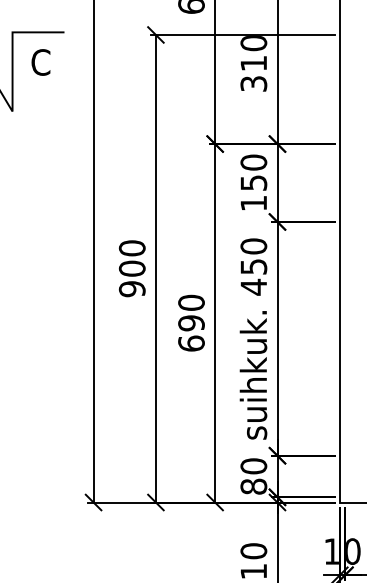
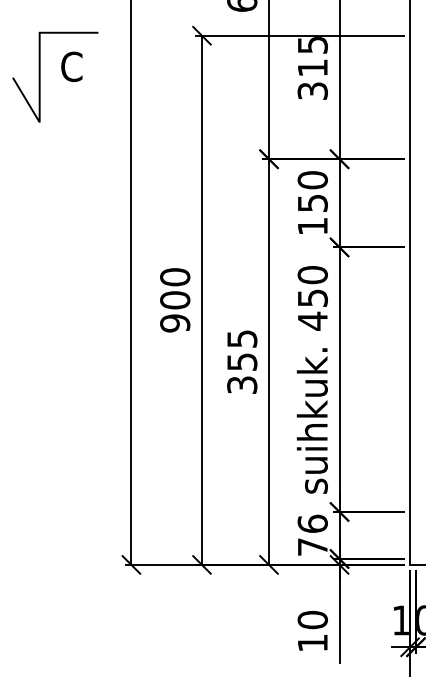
text: (253, 43) -> (312, 45), 310 -> 315
text: (191, 322) -> (242, 361), 690 -> 355
text: (253, 476) -> (312, 535), 80 -> 76

